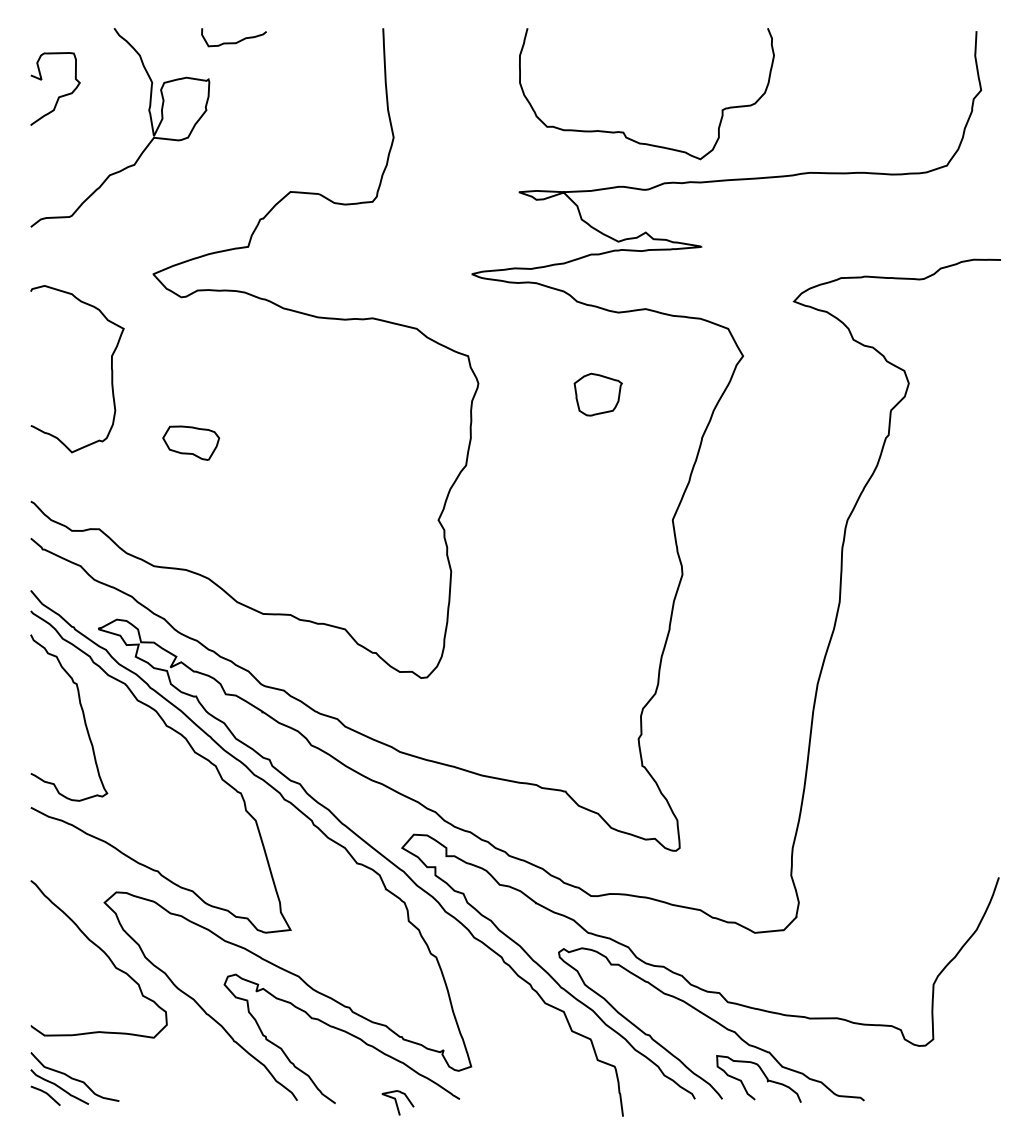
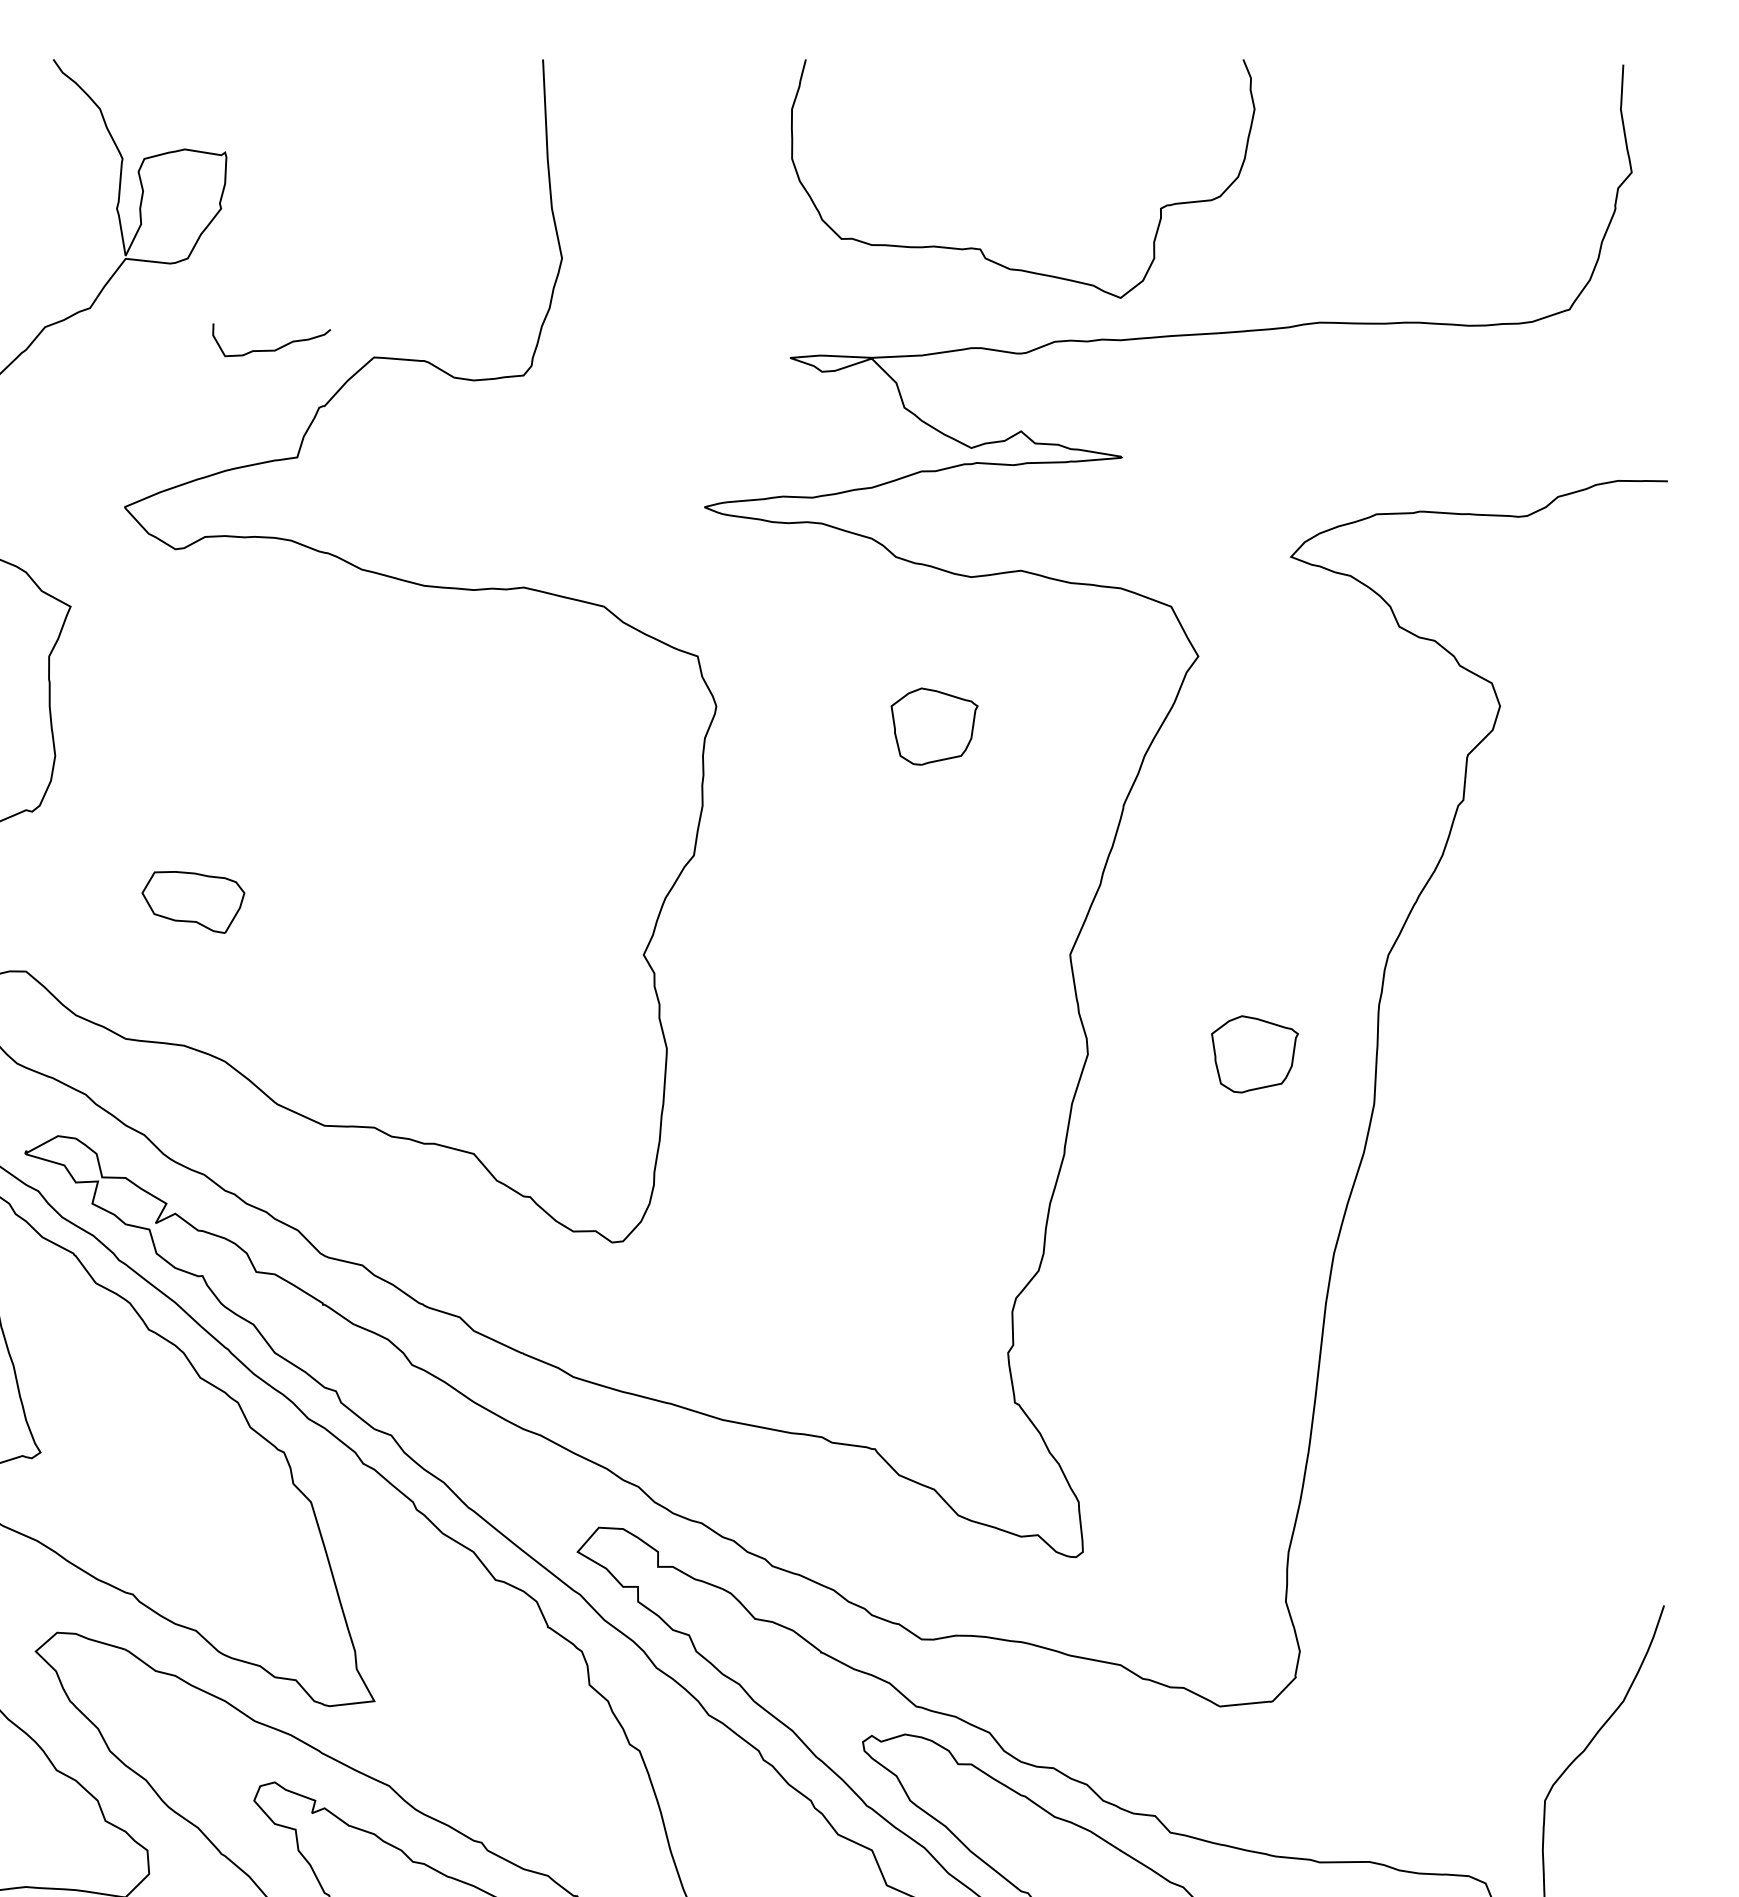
curve: (236, 41) -> (275, 347), moved
part: (190, 442) -> (192, 901), moved
part: (773, 574) -> (1253, 1053), added

